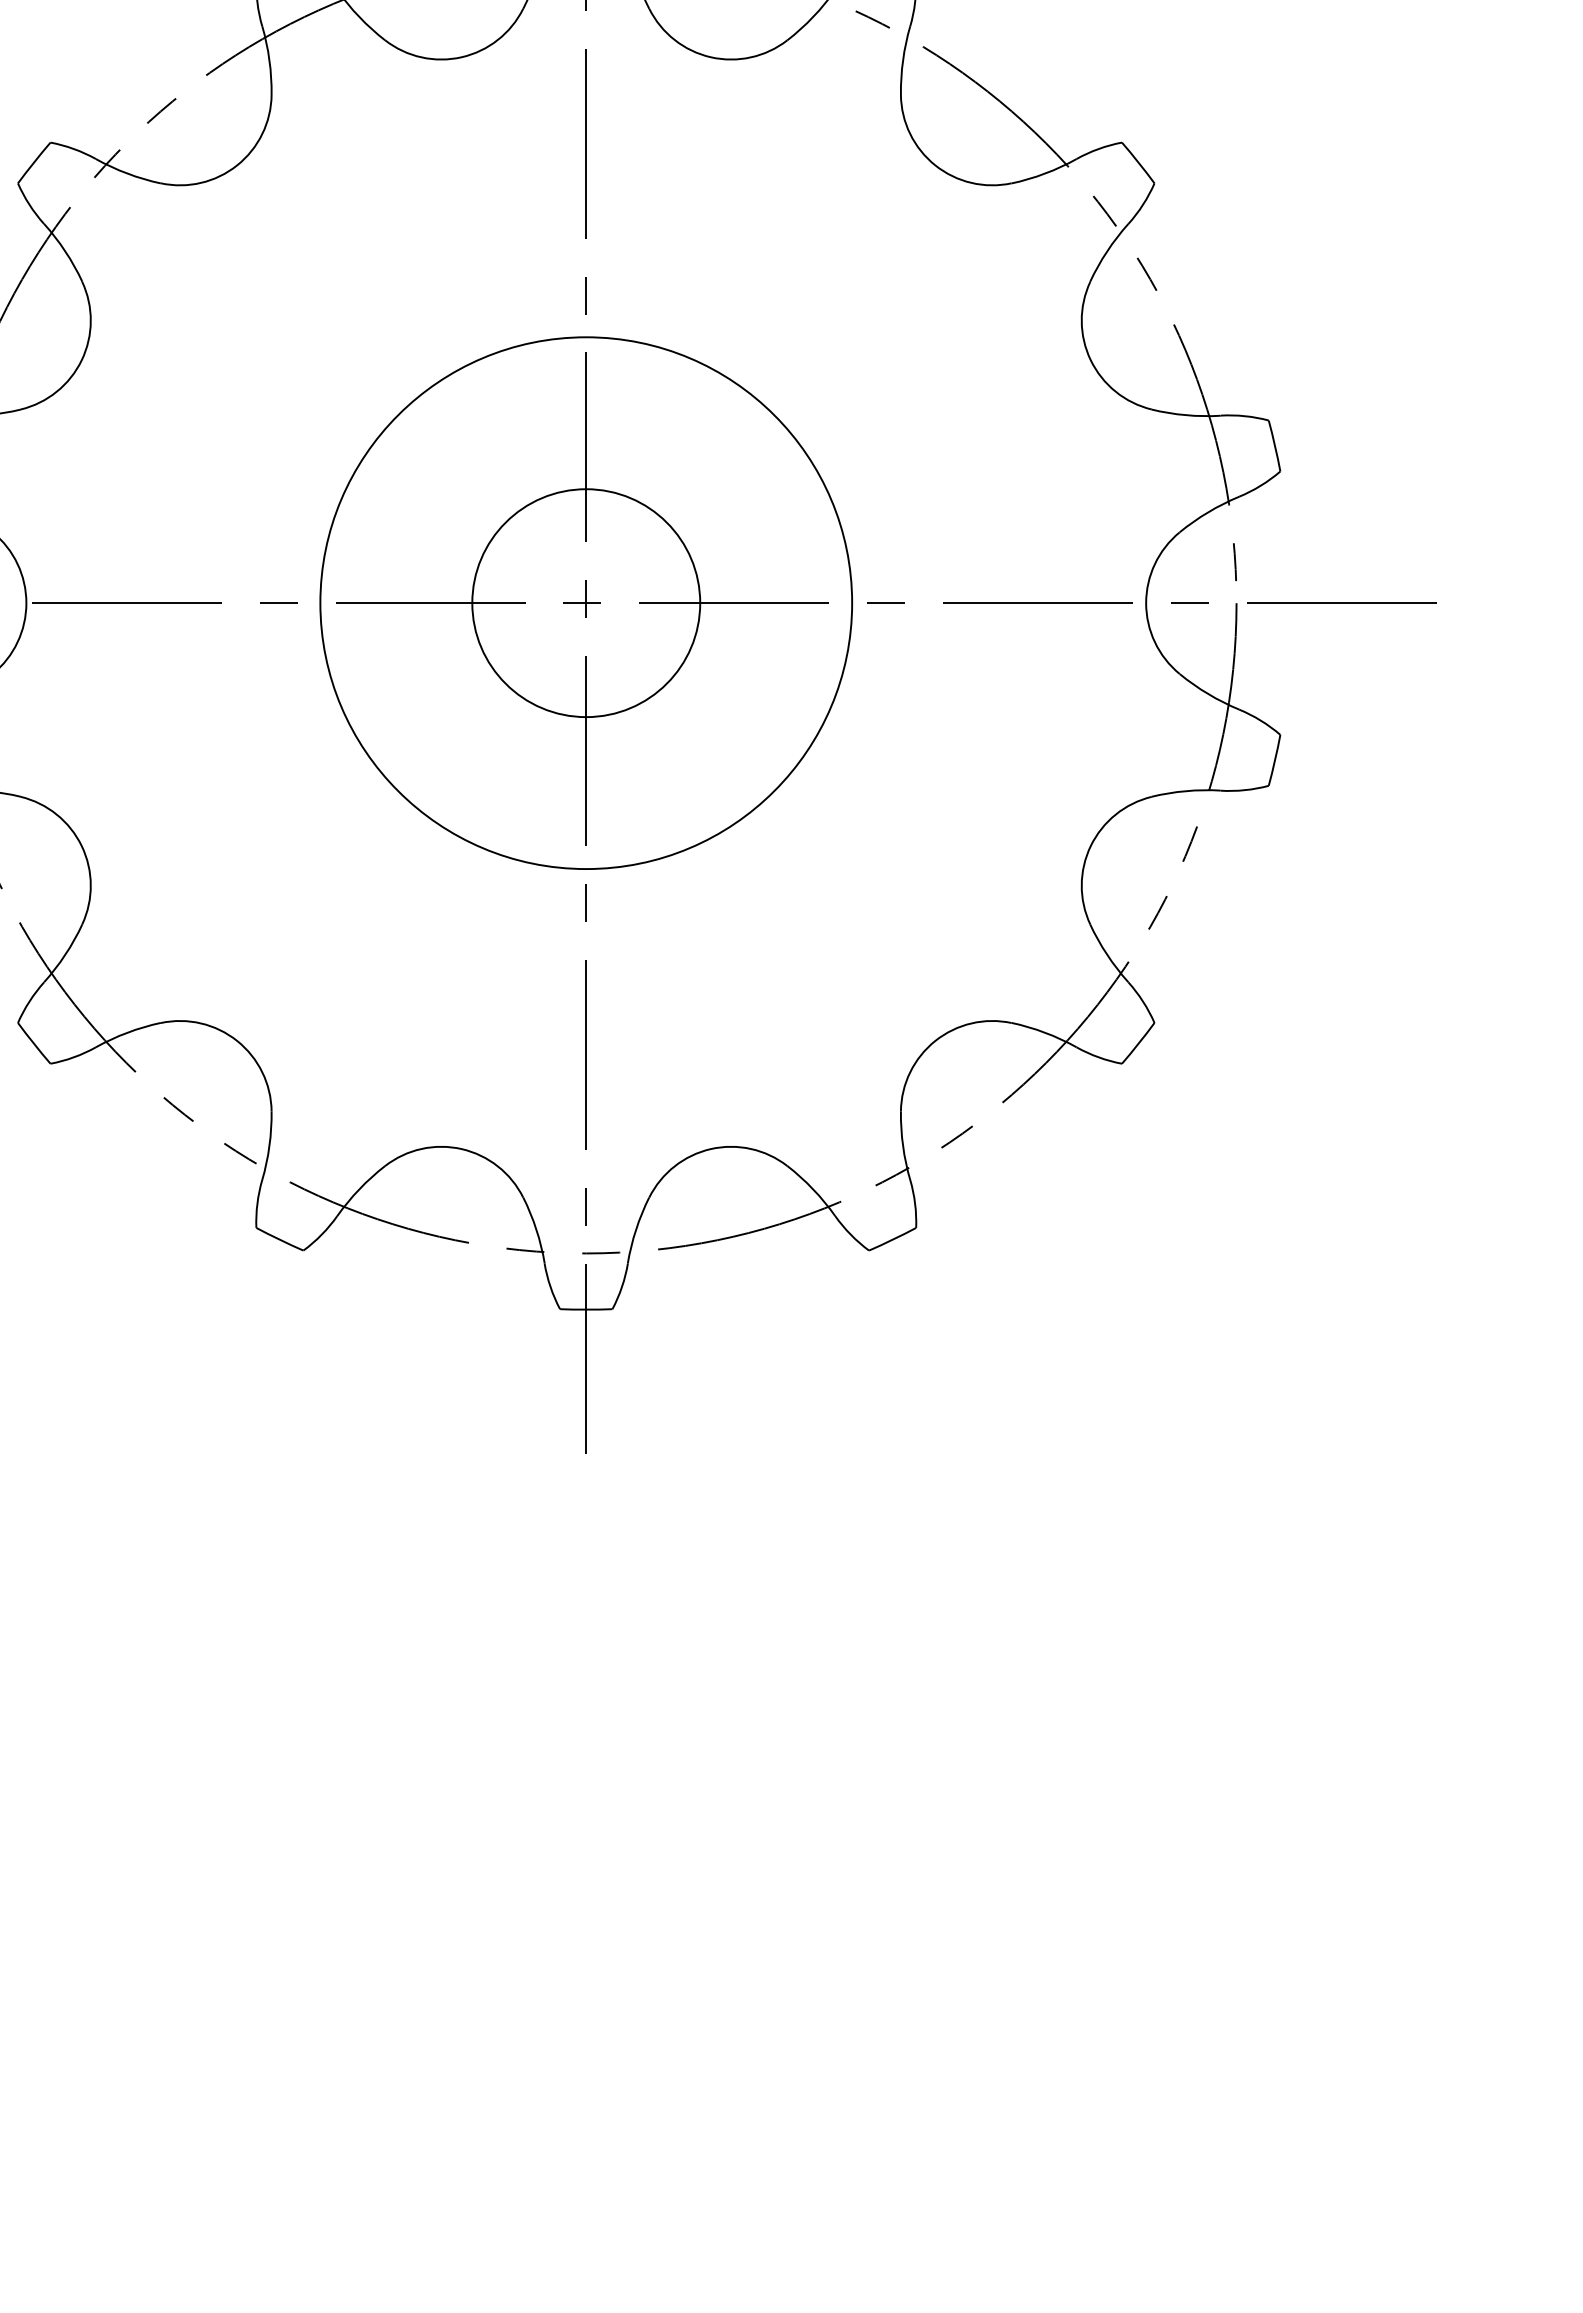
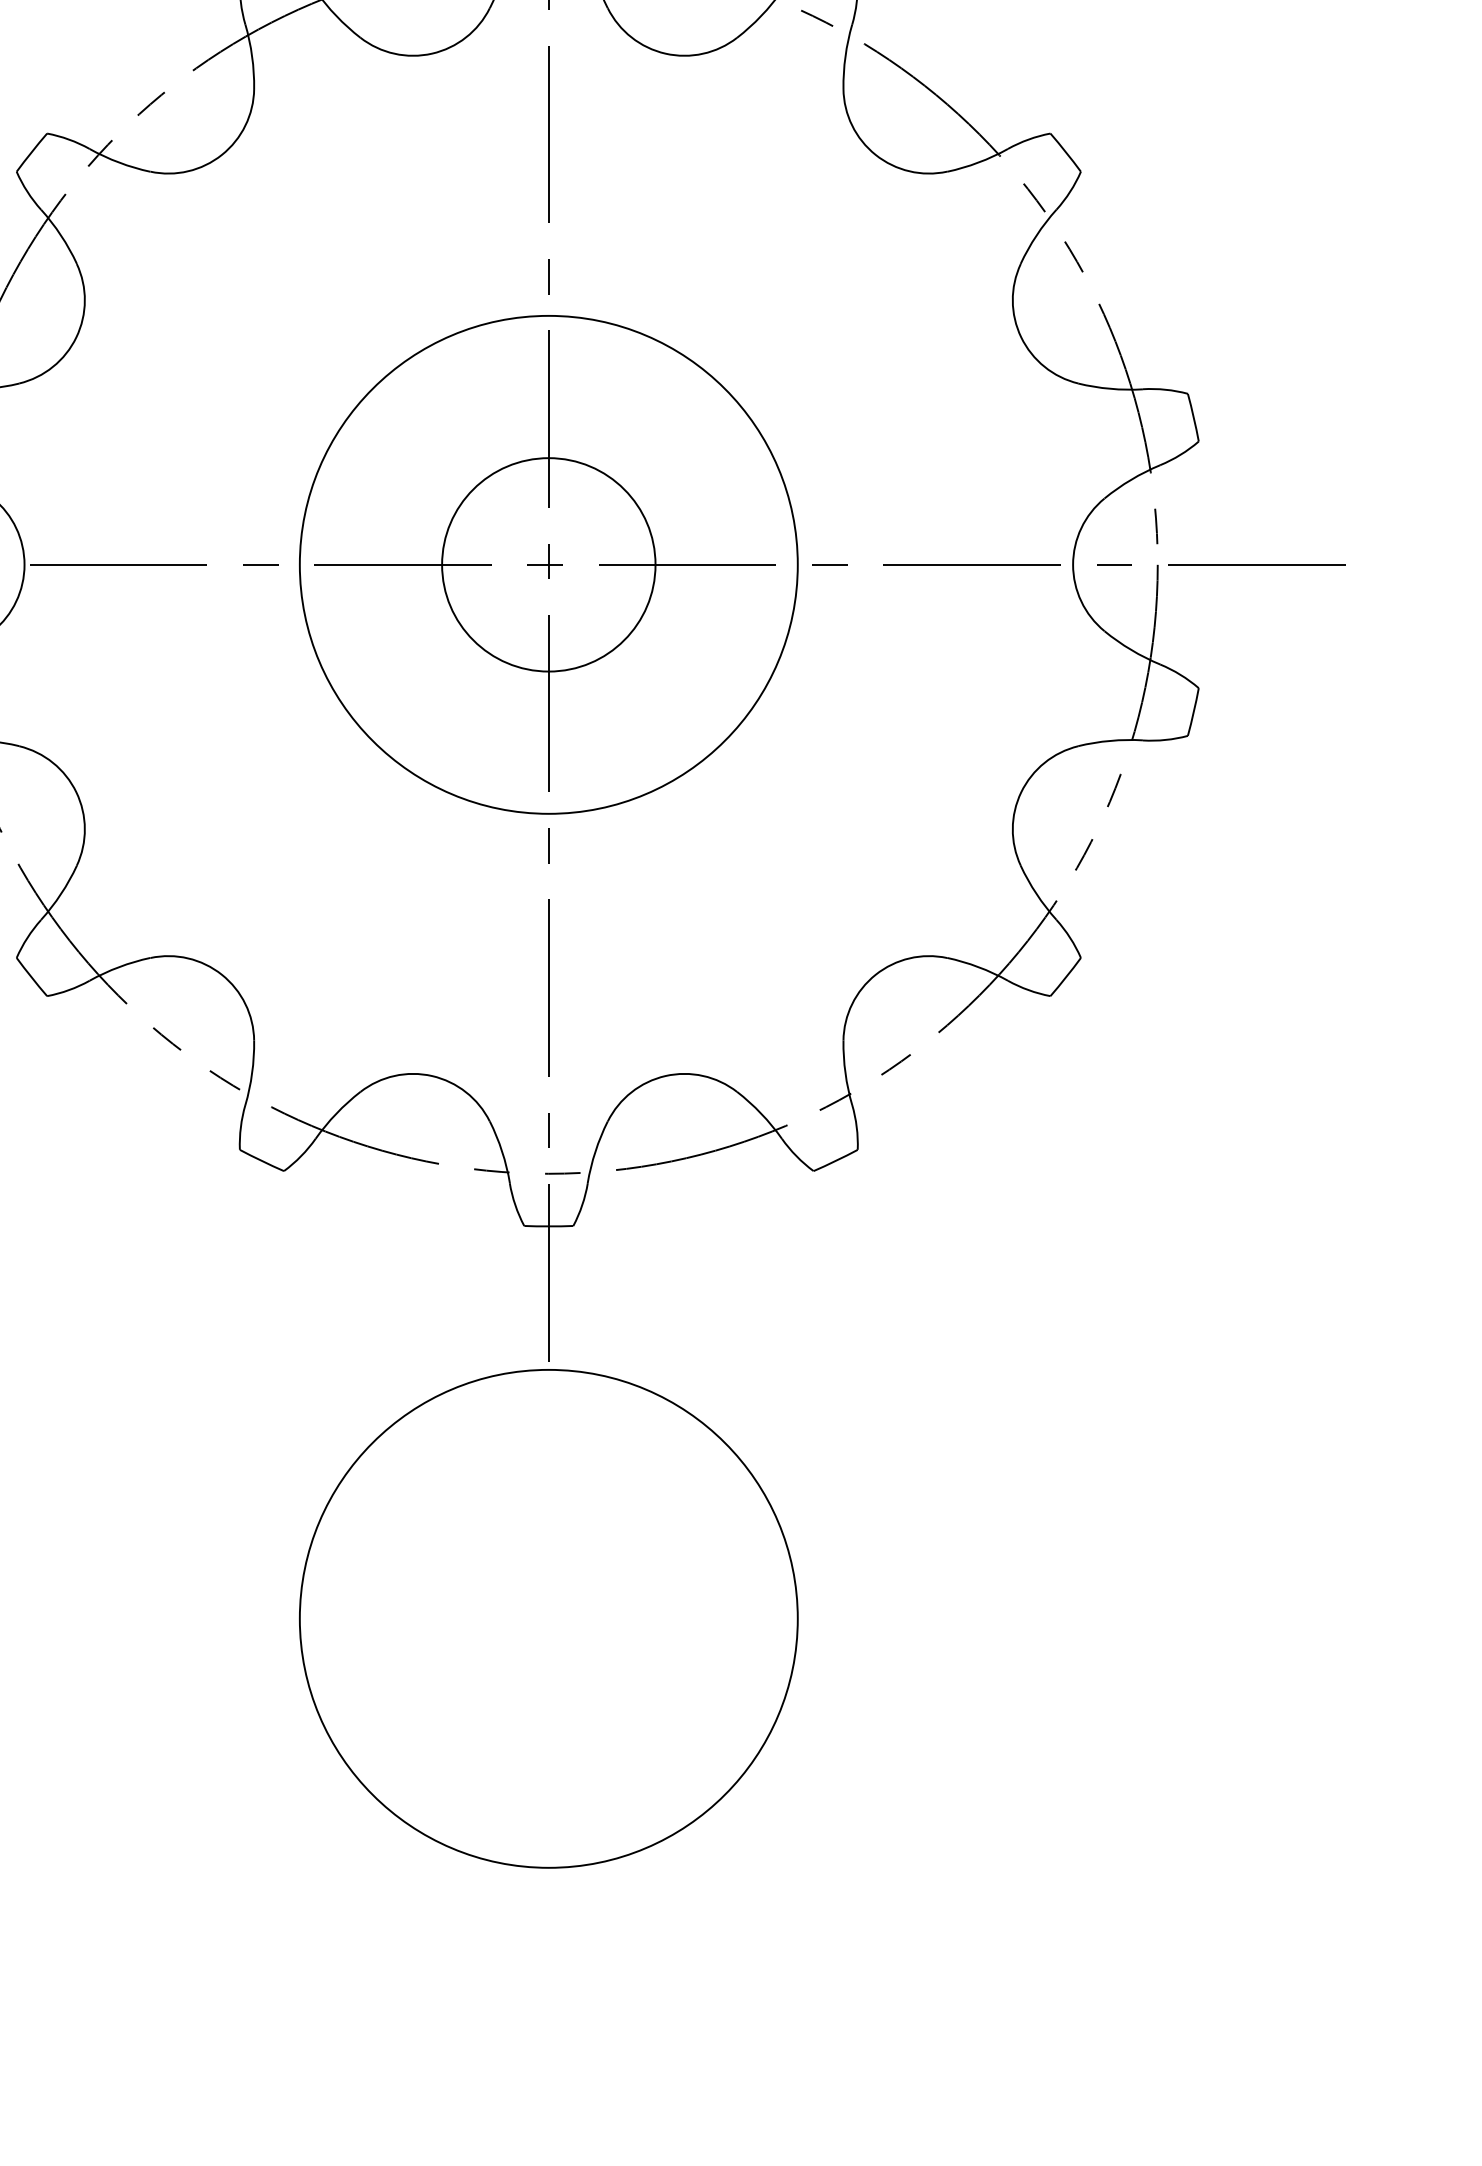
circle: (585, 1728) -> (548, 1618), added

